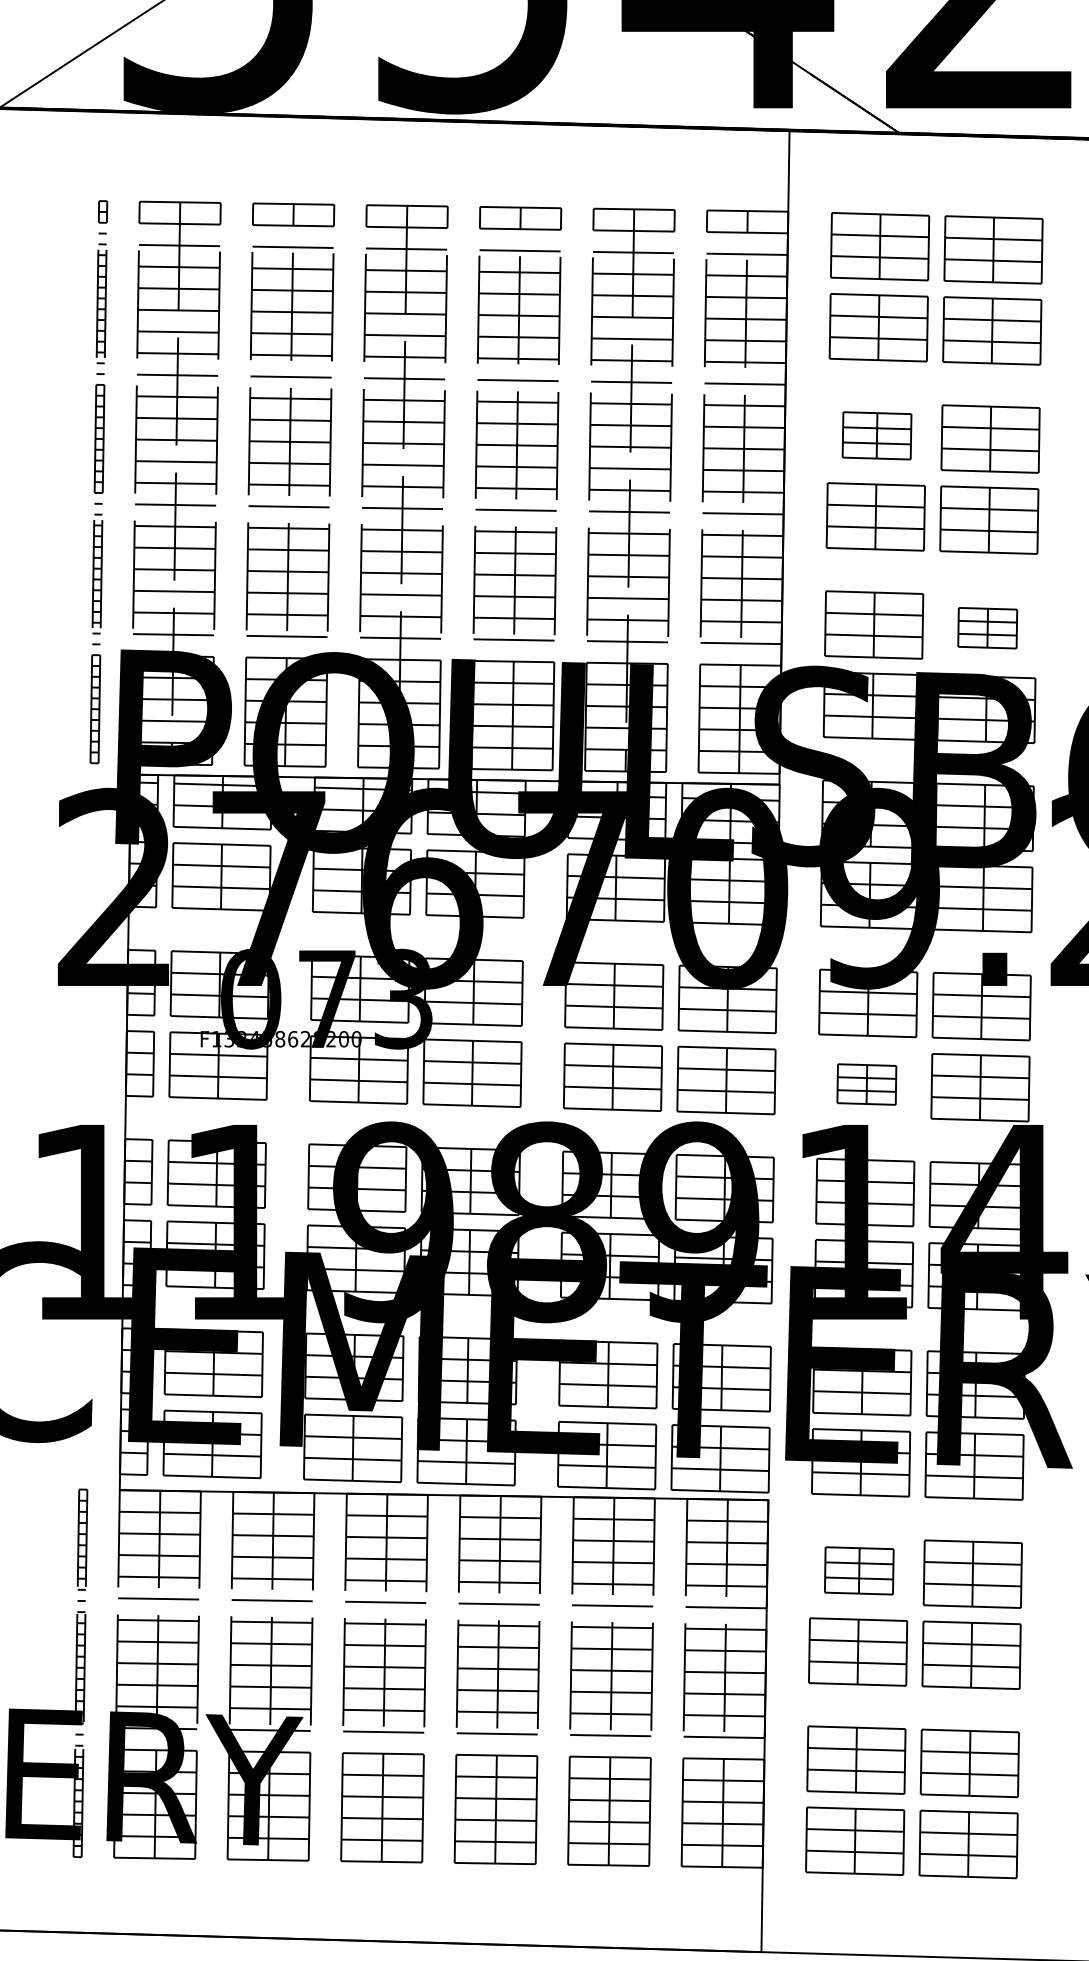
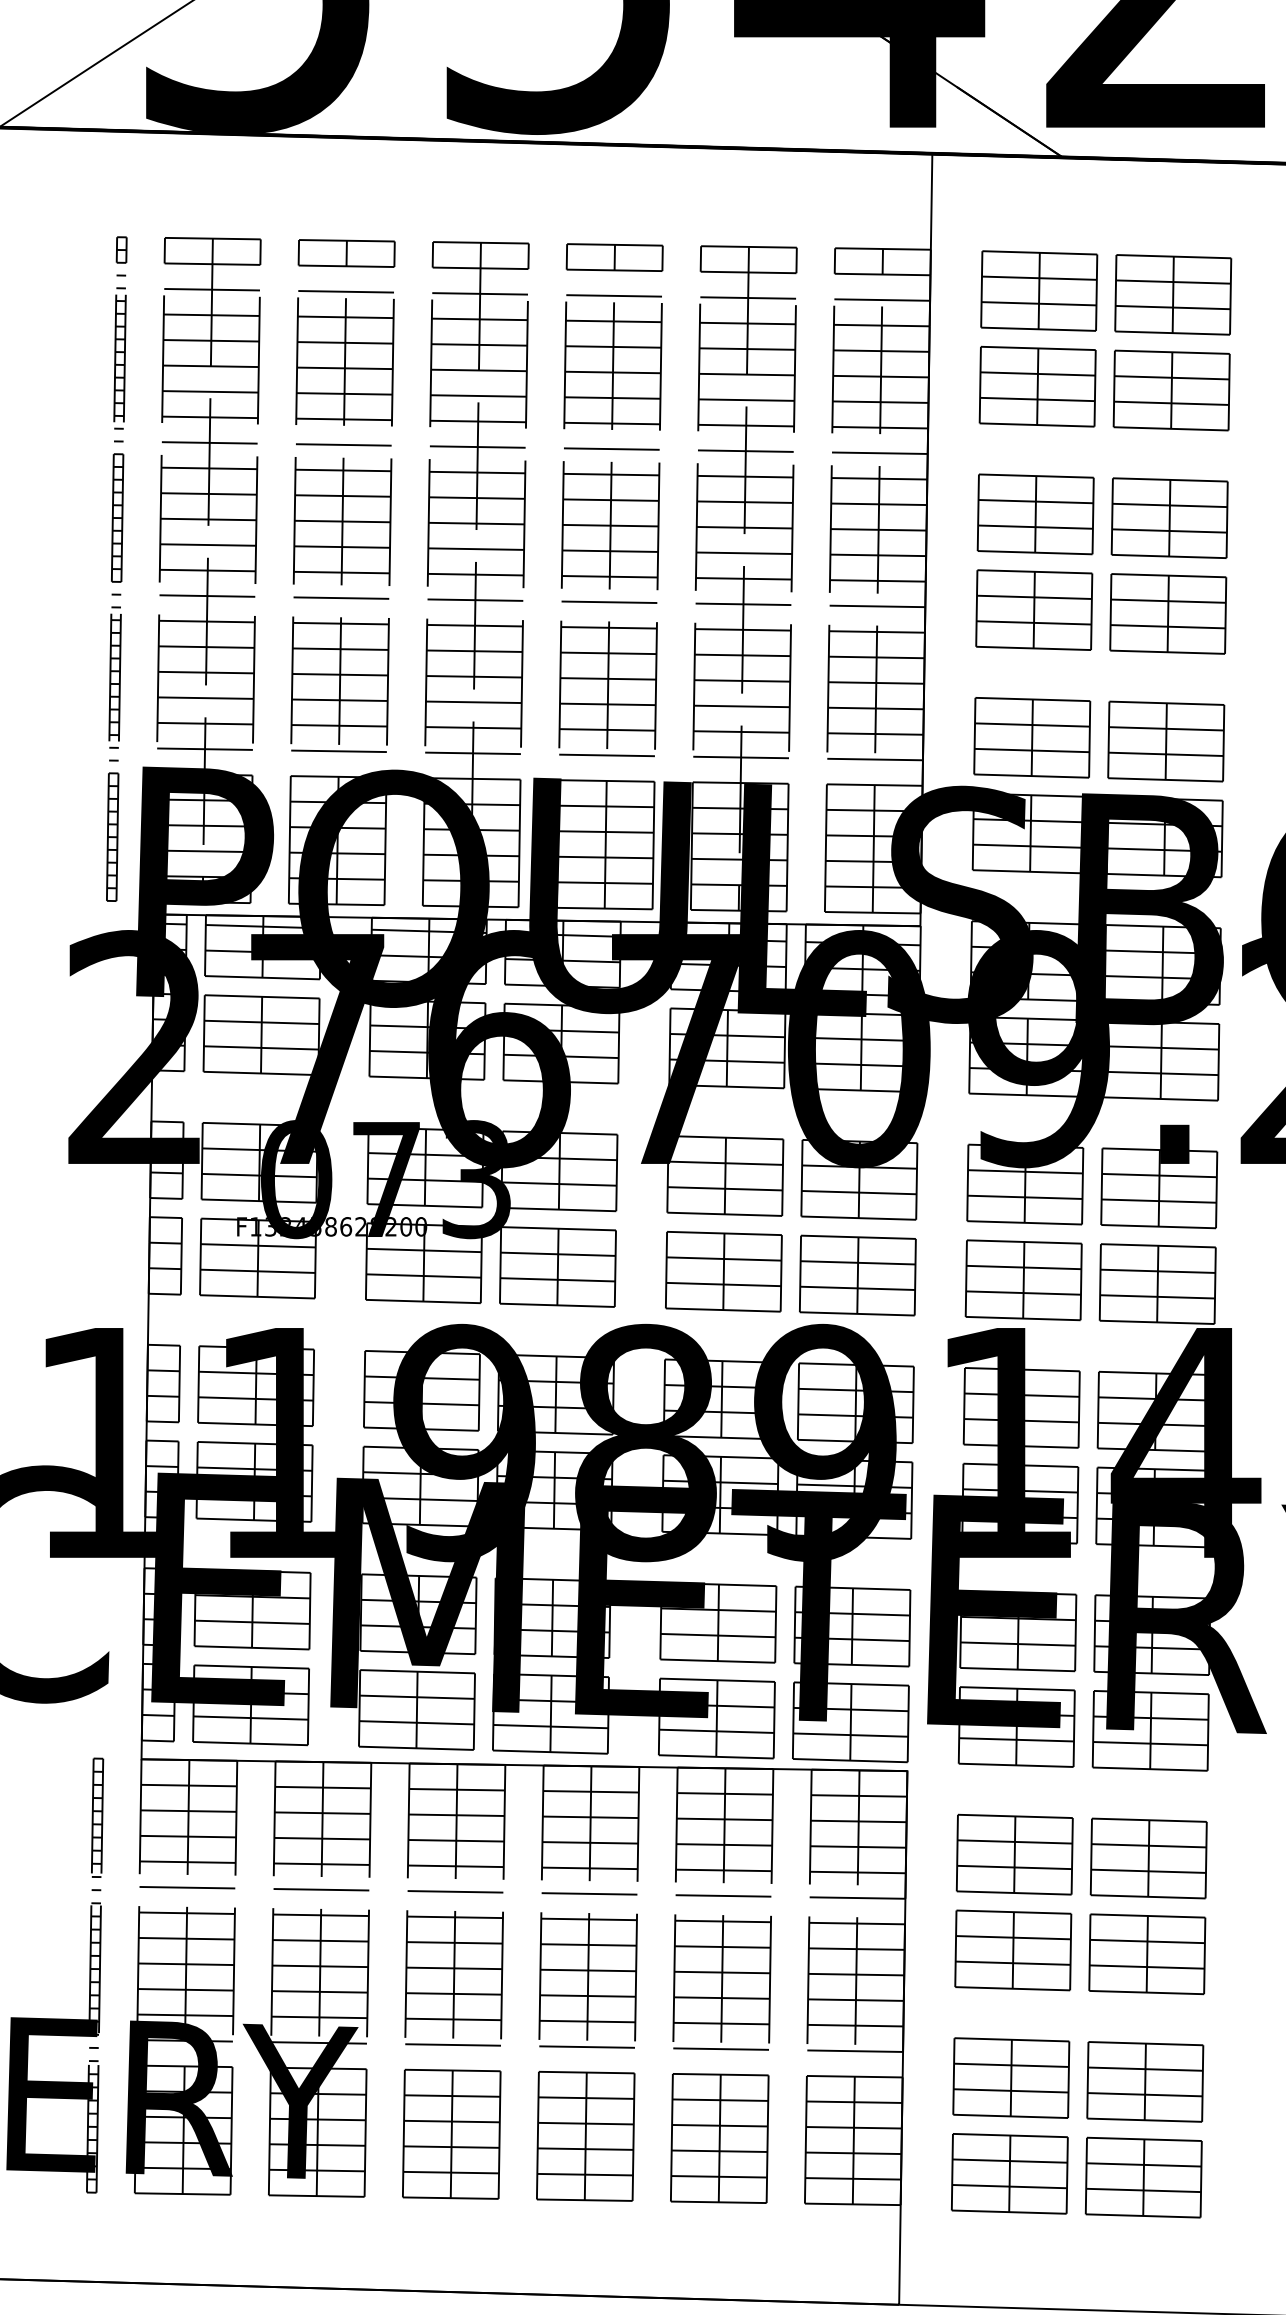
part: (876, 435) -> (1035, 514), size x1.43
part: (987, 628) -> (1166, 741), size x1.67
part: (866, 1084) -> (1023, 1280), size x1.67
part: (859, 1570) -> (1014, 1854), size x1.43

